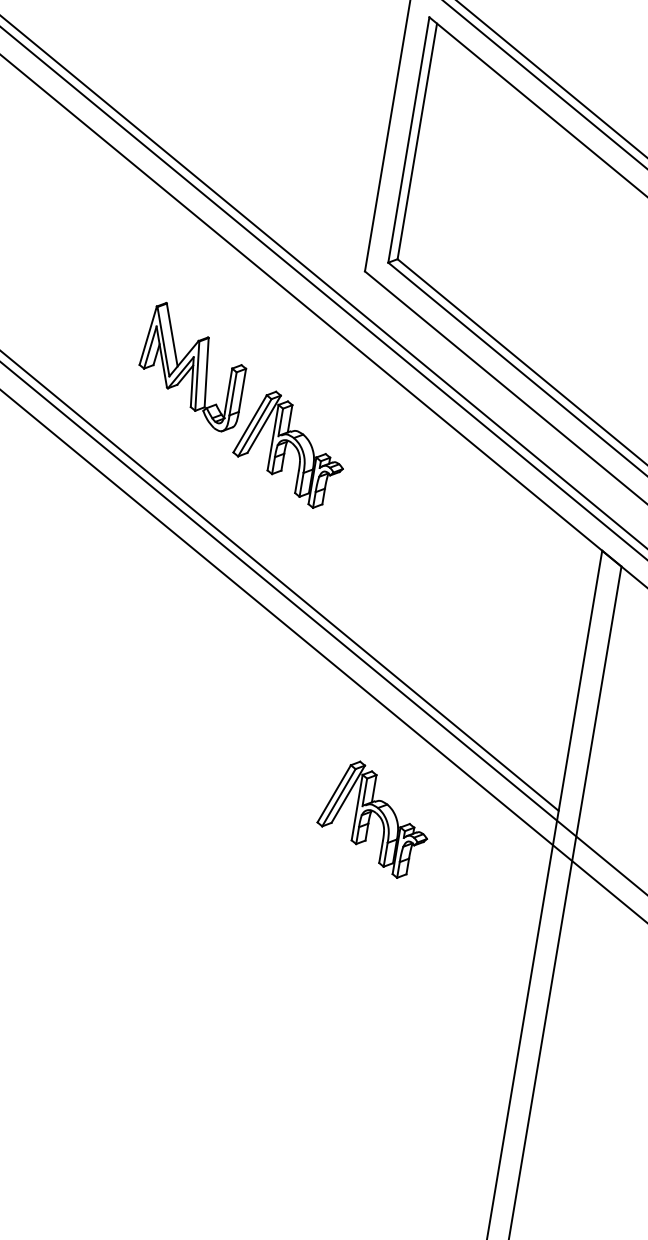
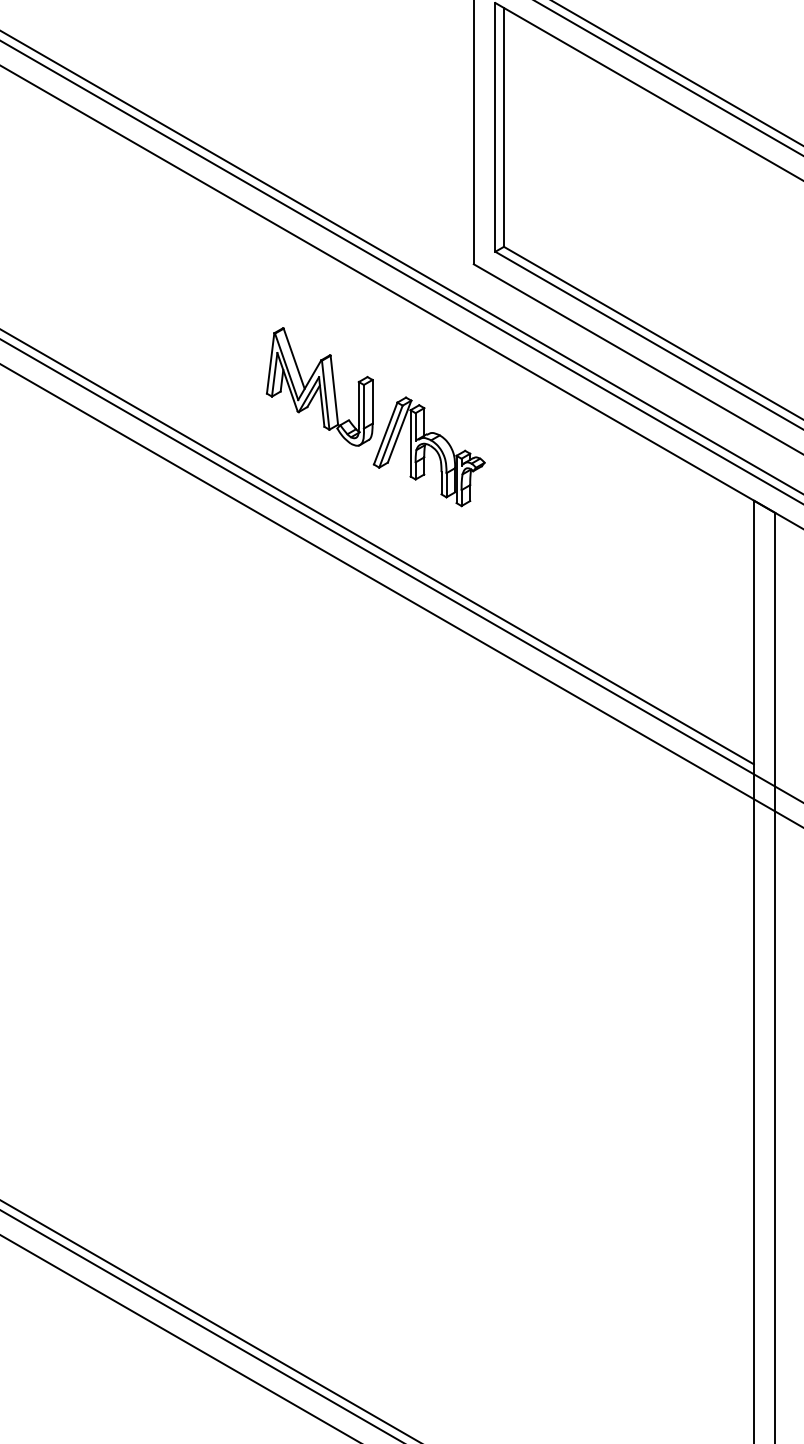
part: (373, 818) -> (572, 802), removed

